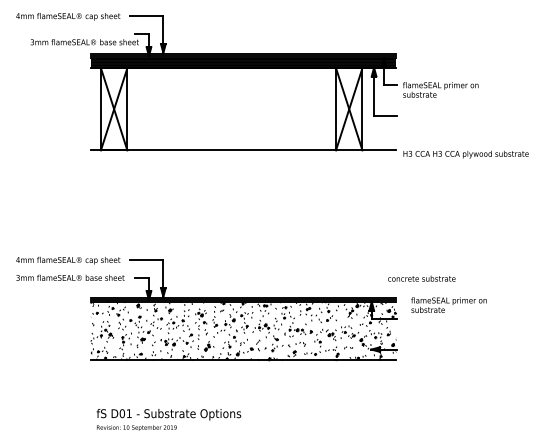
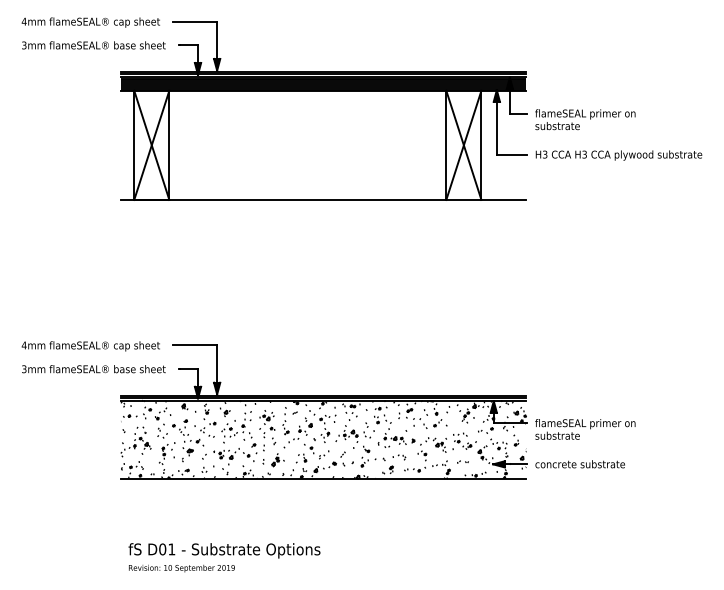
text: (84, 42) -> (93, 45), moved
text: (465, 154) -> (618, 155), moved
text: (421, 278) -> (579, 464), moved
text: (449, 305) -> (585, 429), moved

